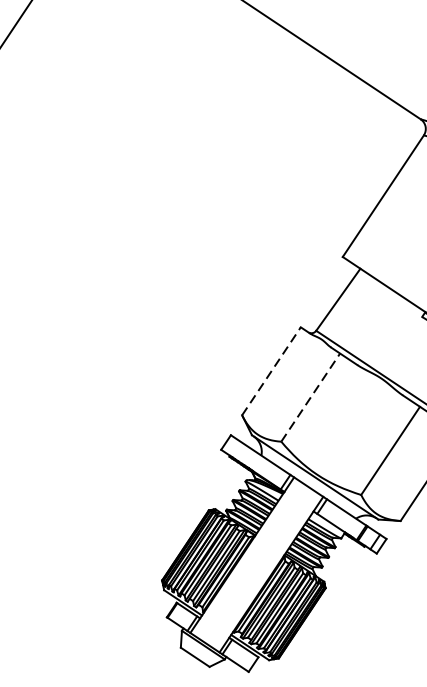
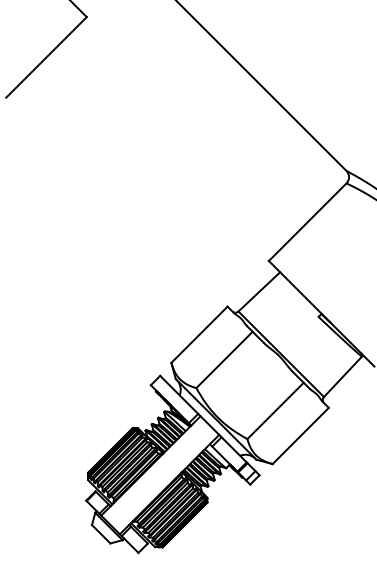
line: (271, 370) -> (199, 334), dashed -> solid
line: (310, 397) -> (224, 359), dashed -> solid

